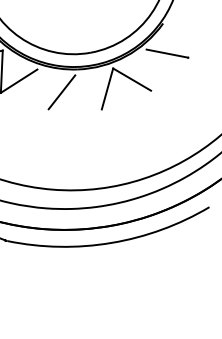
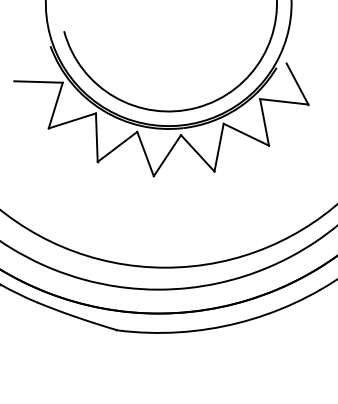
line: (180, 38) -> (297, 83), added
line: (148, 70) -> (264, 122), added
line: (43, 88) -> (145, 153), added
line: (88, 92) -> (197, 153), added

